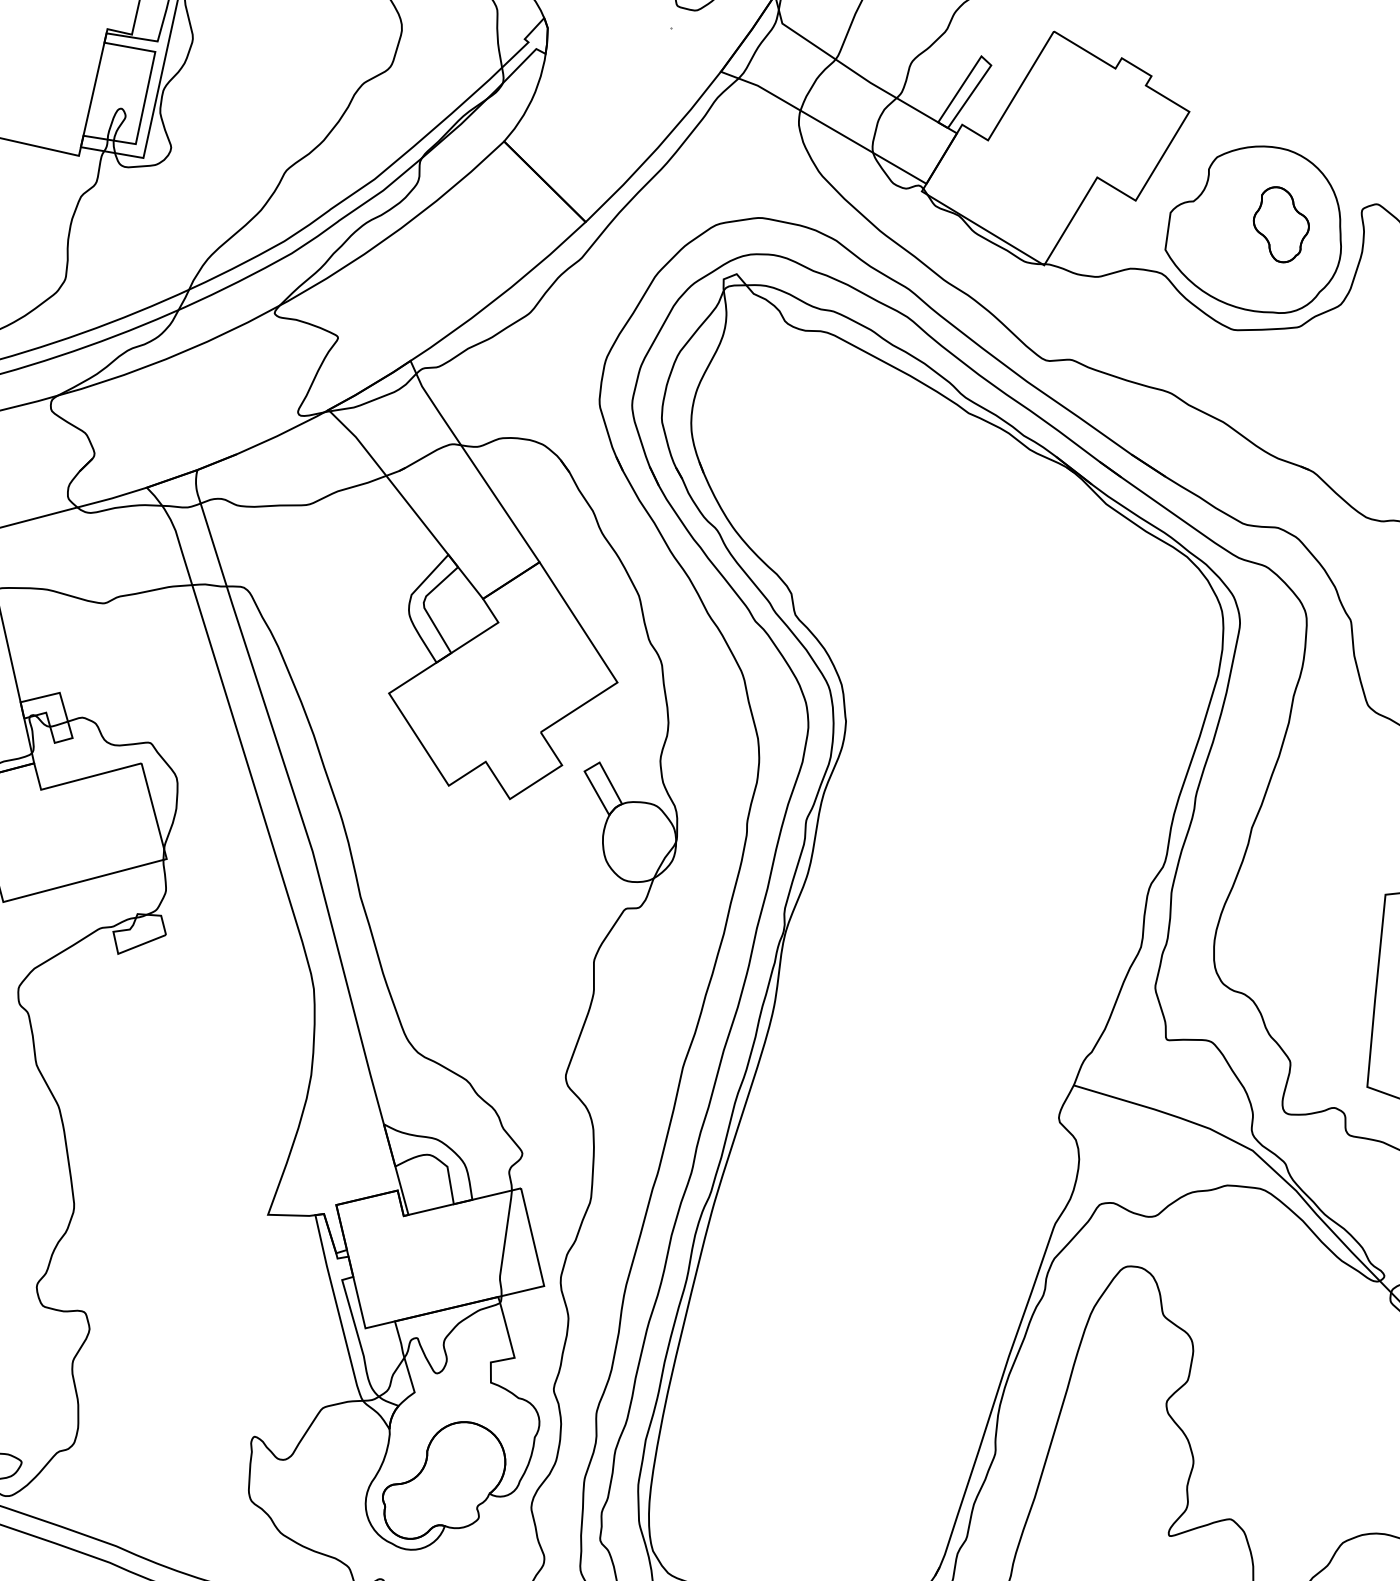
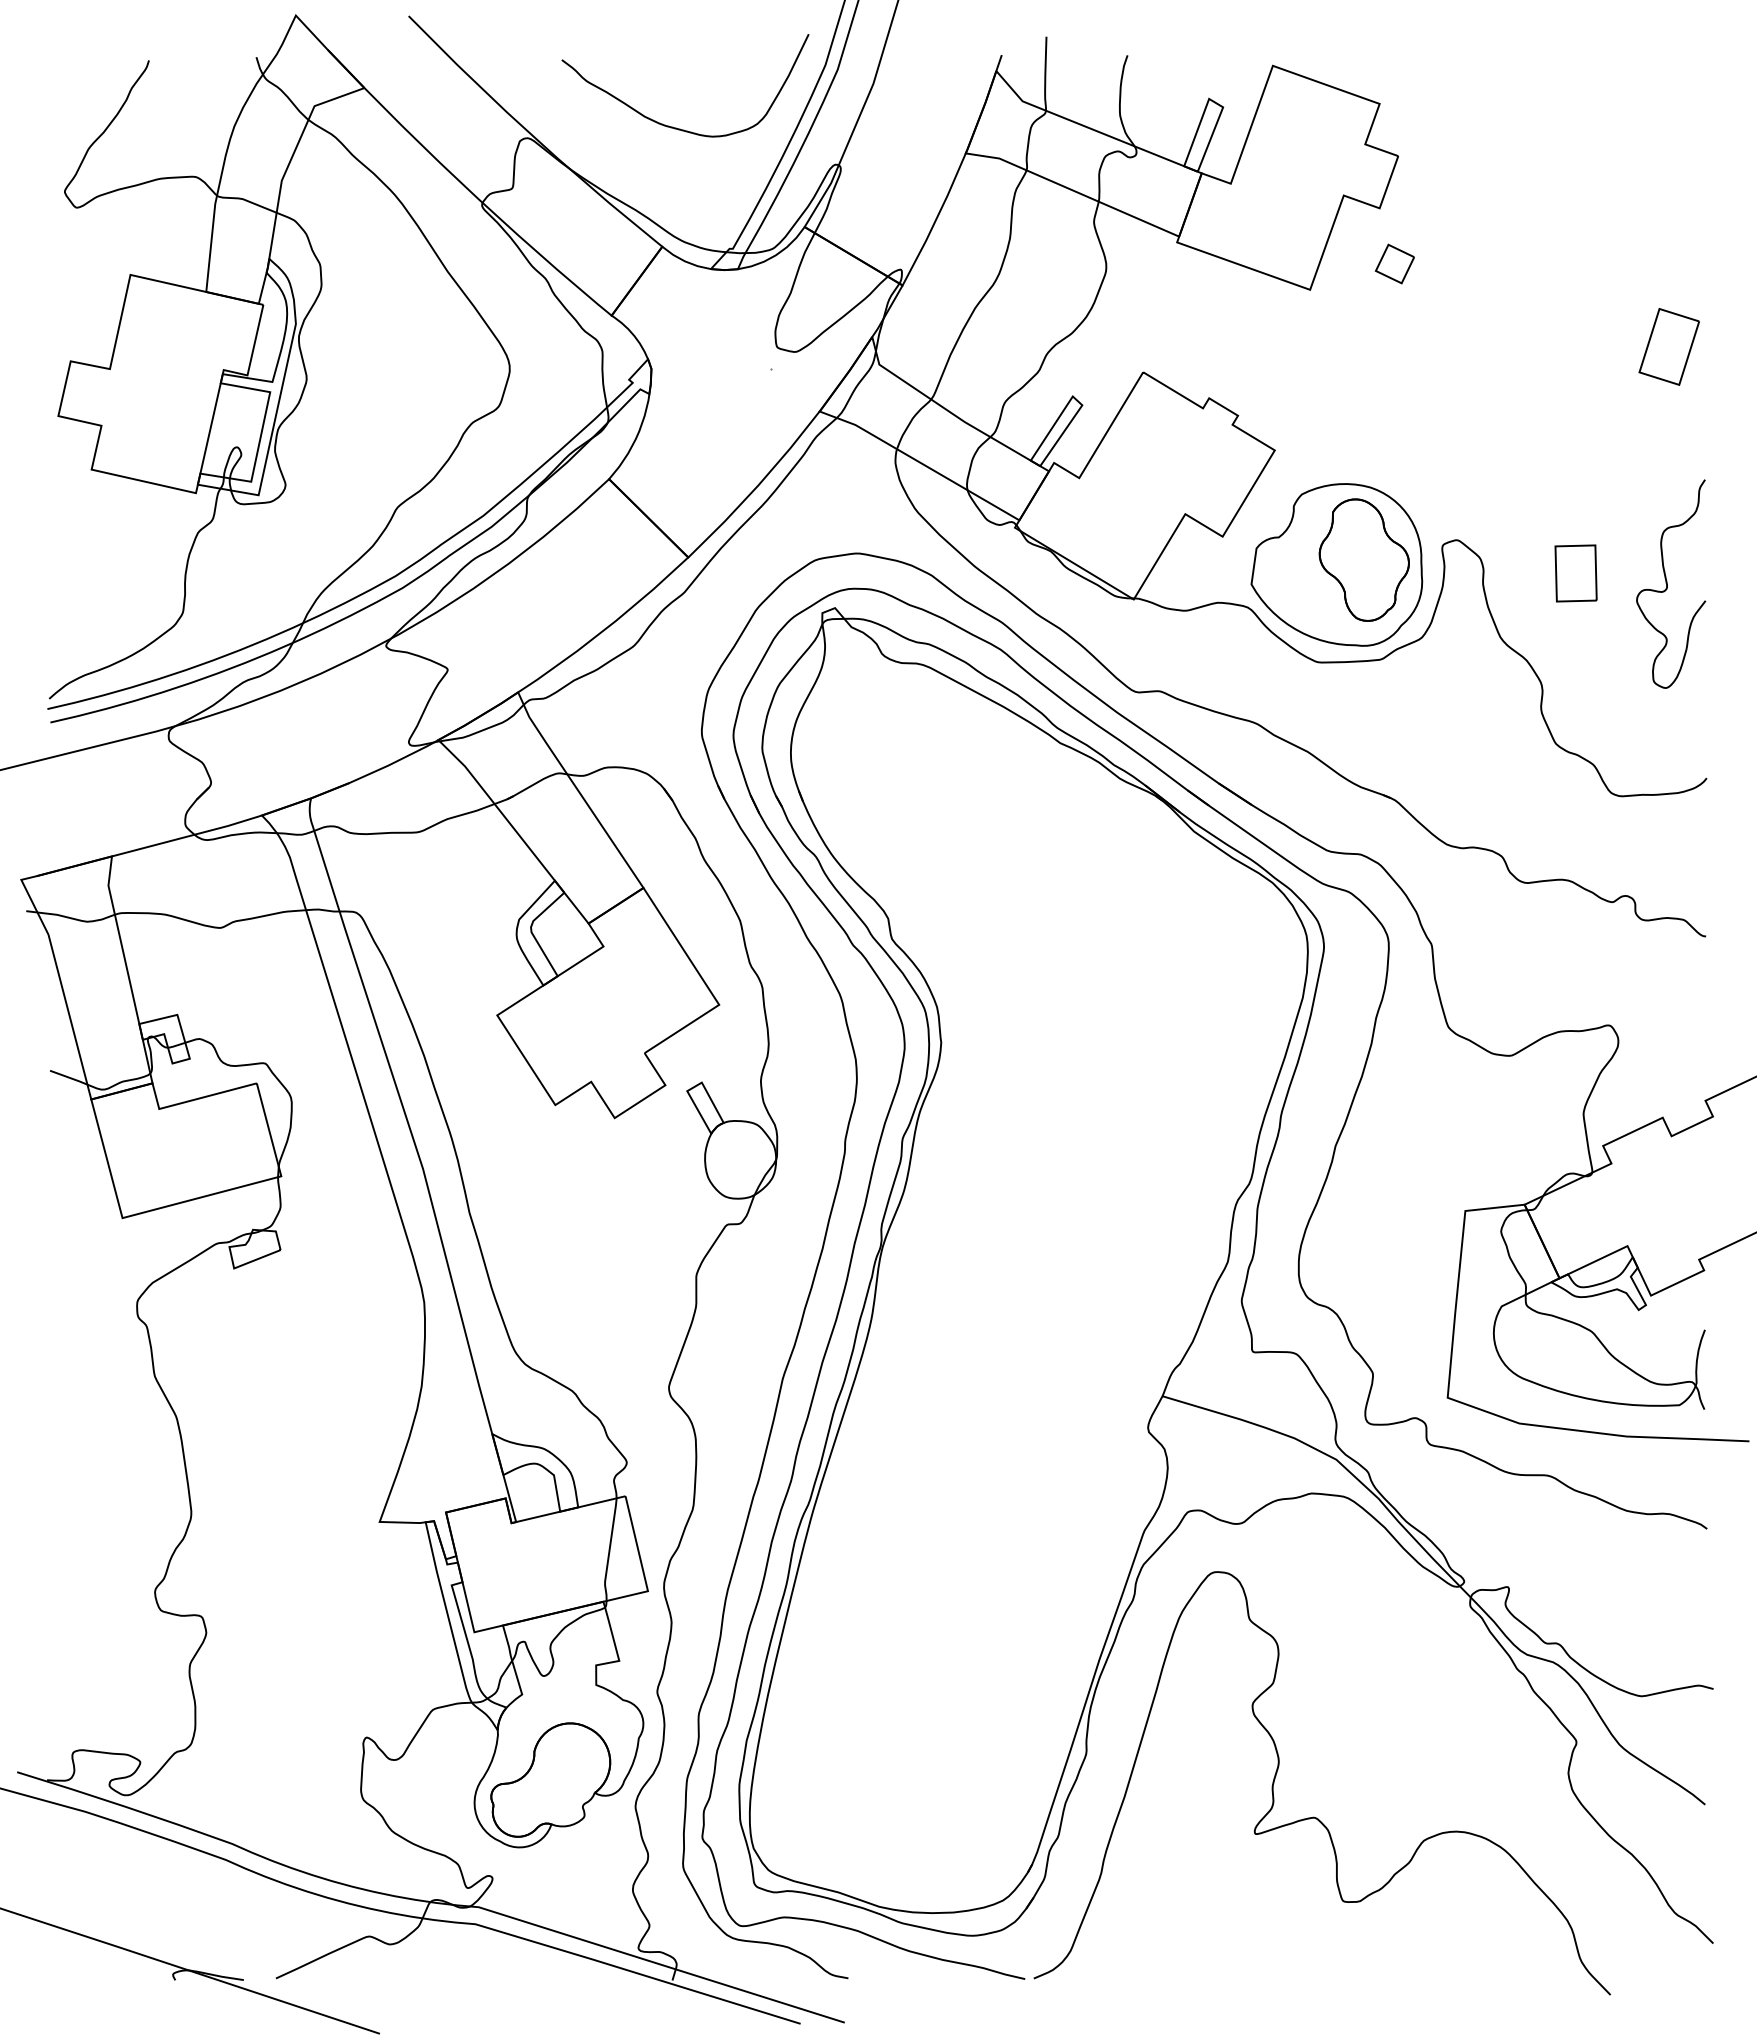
part: (1280, 224) -> (1363, 559), size x1.67

